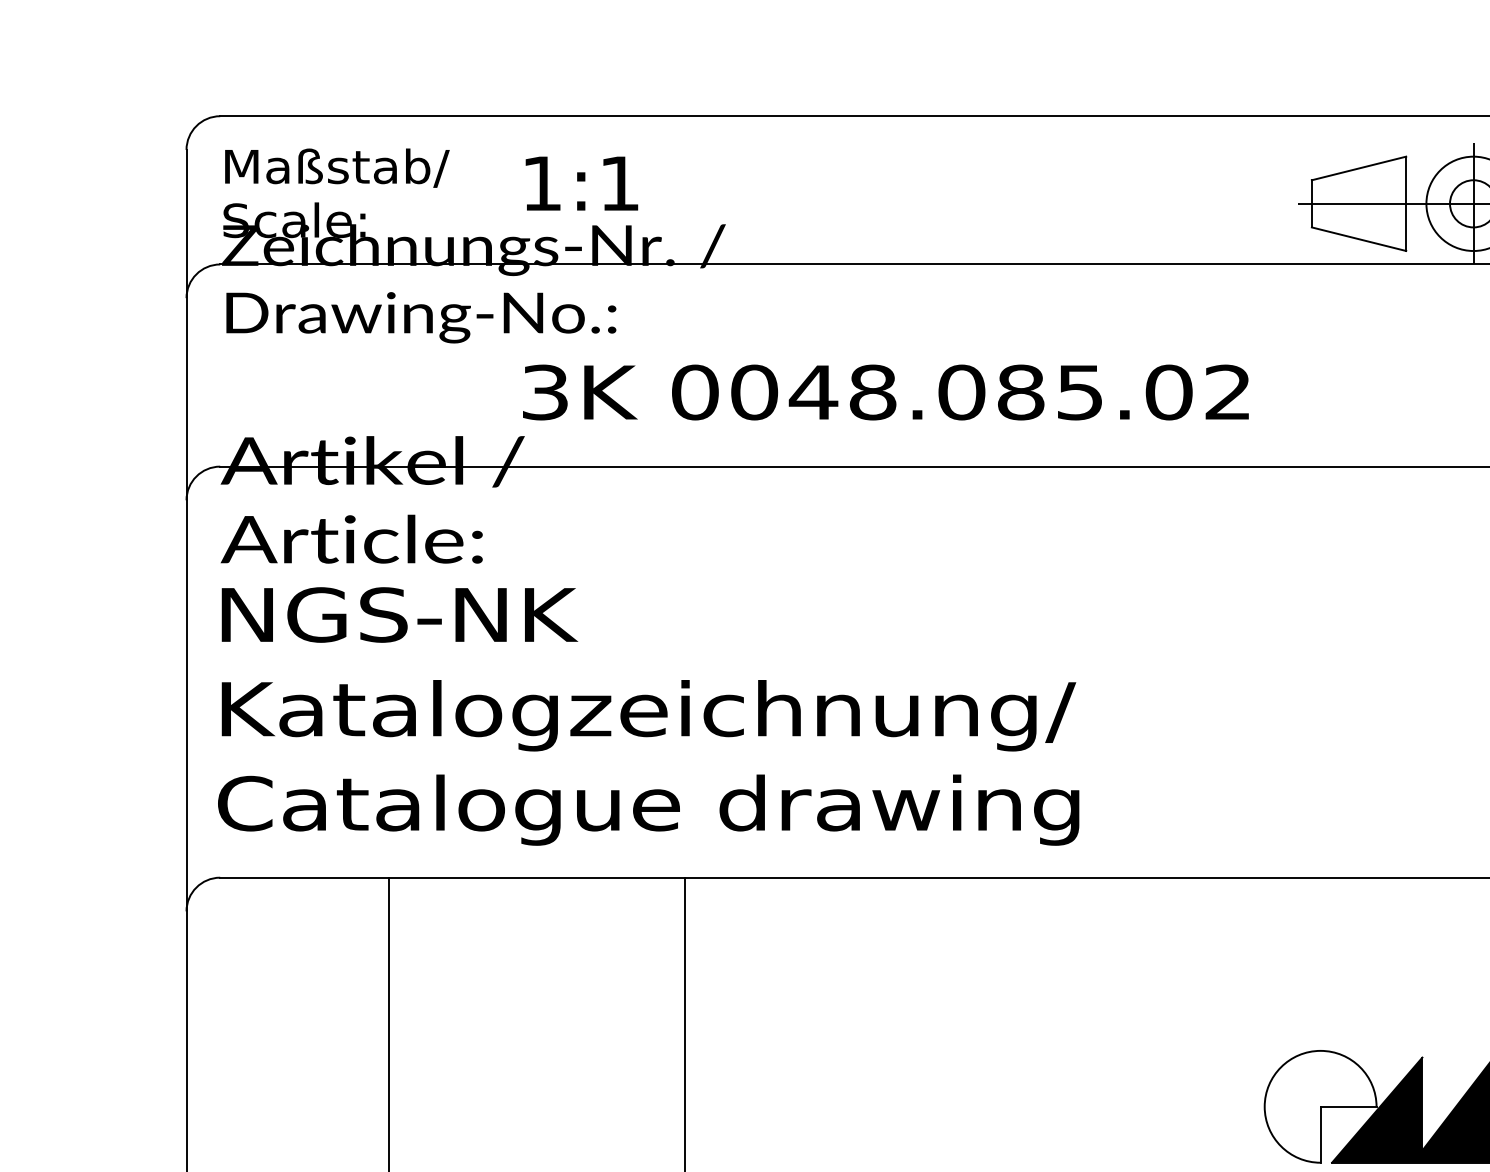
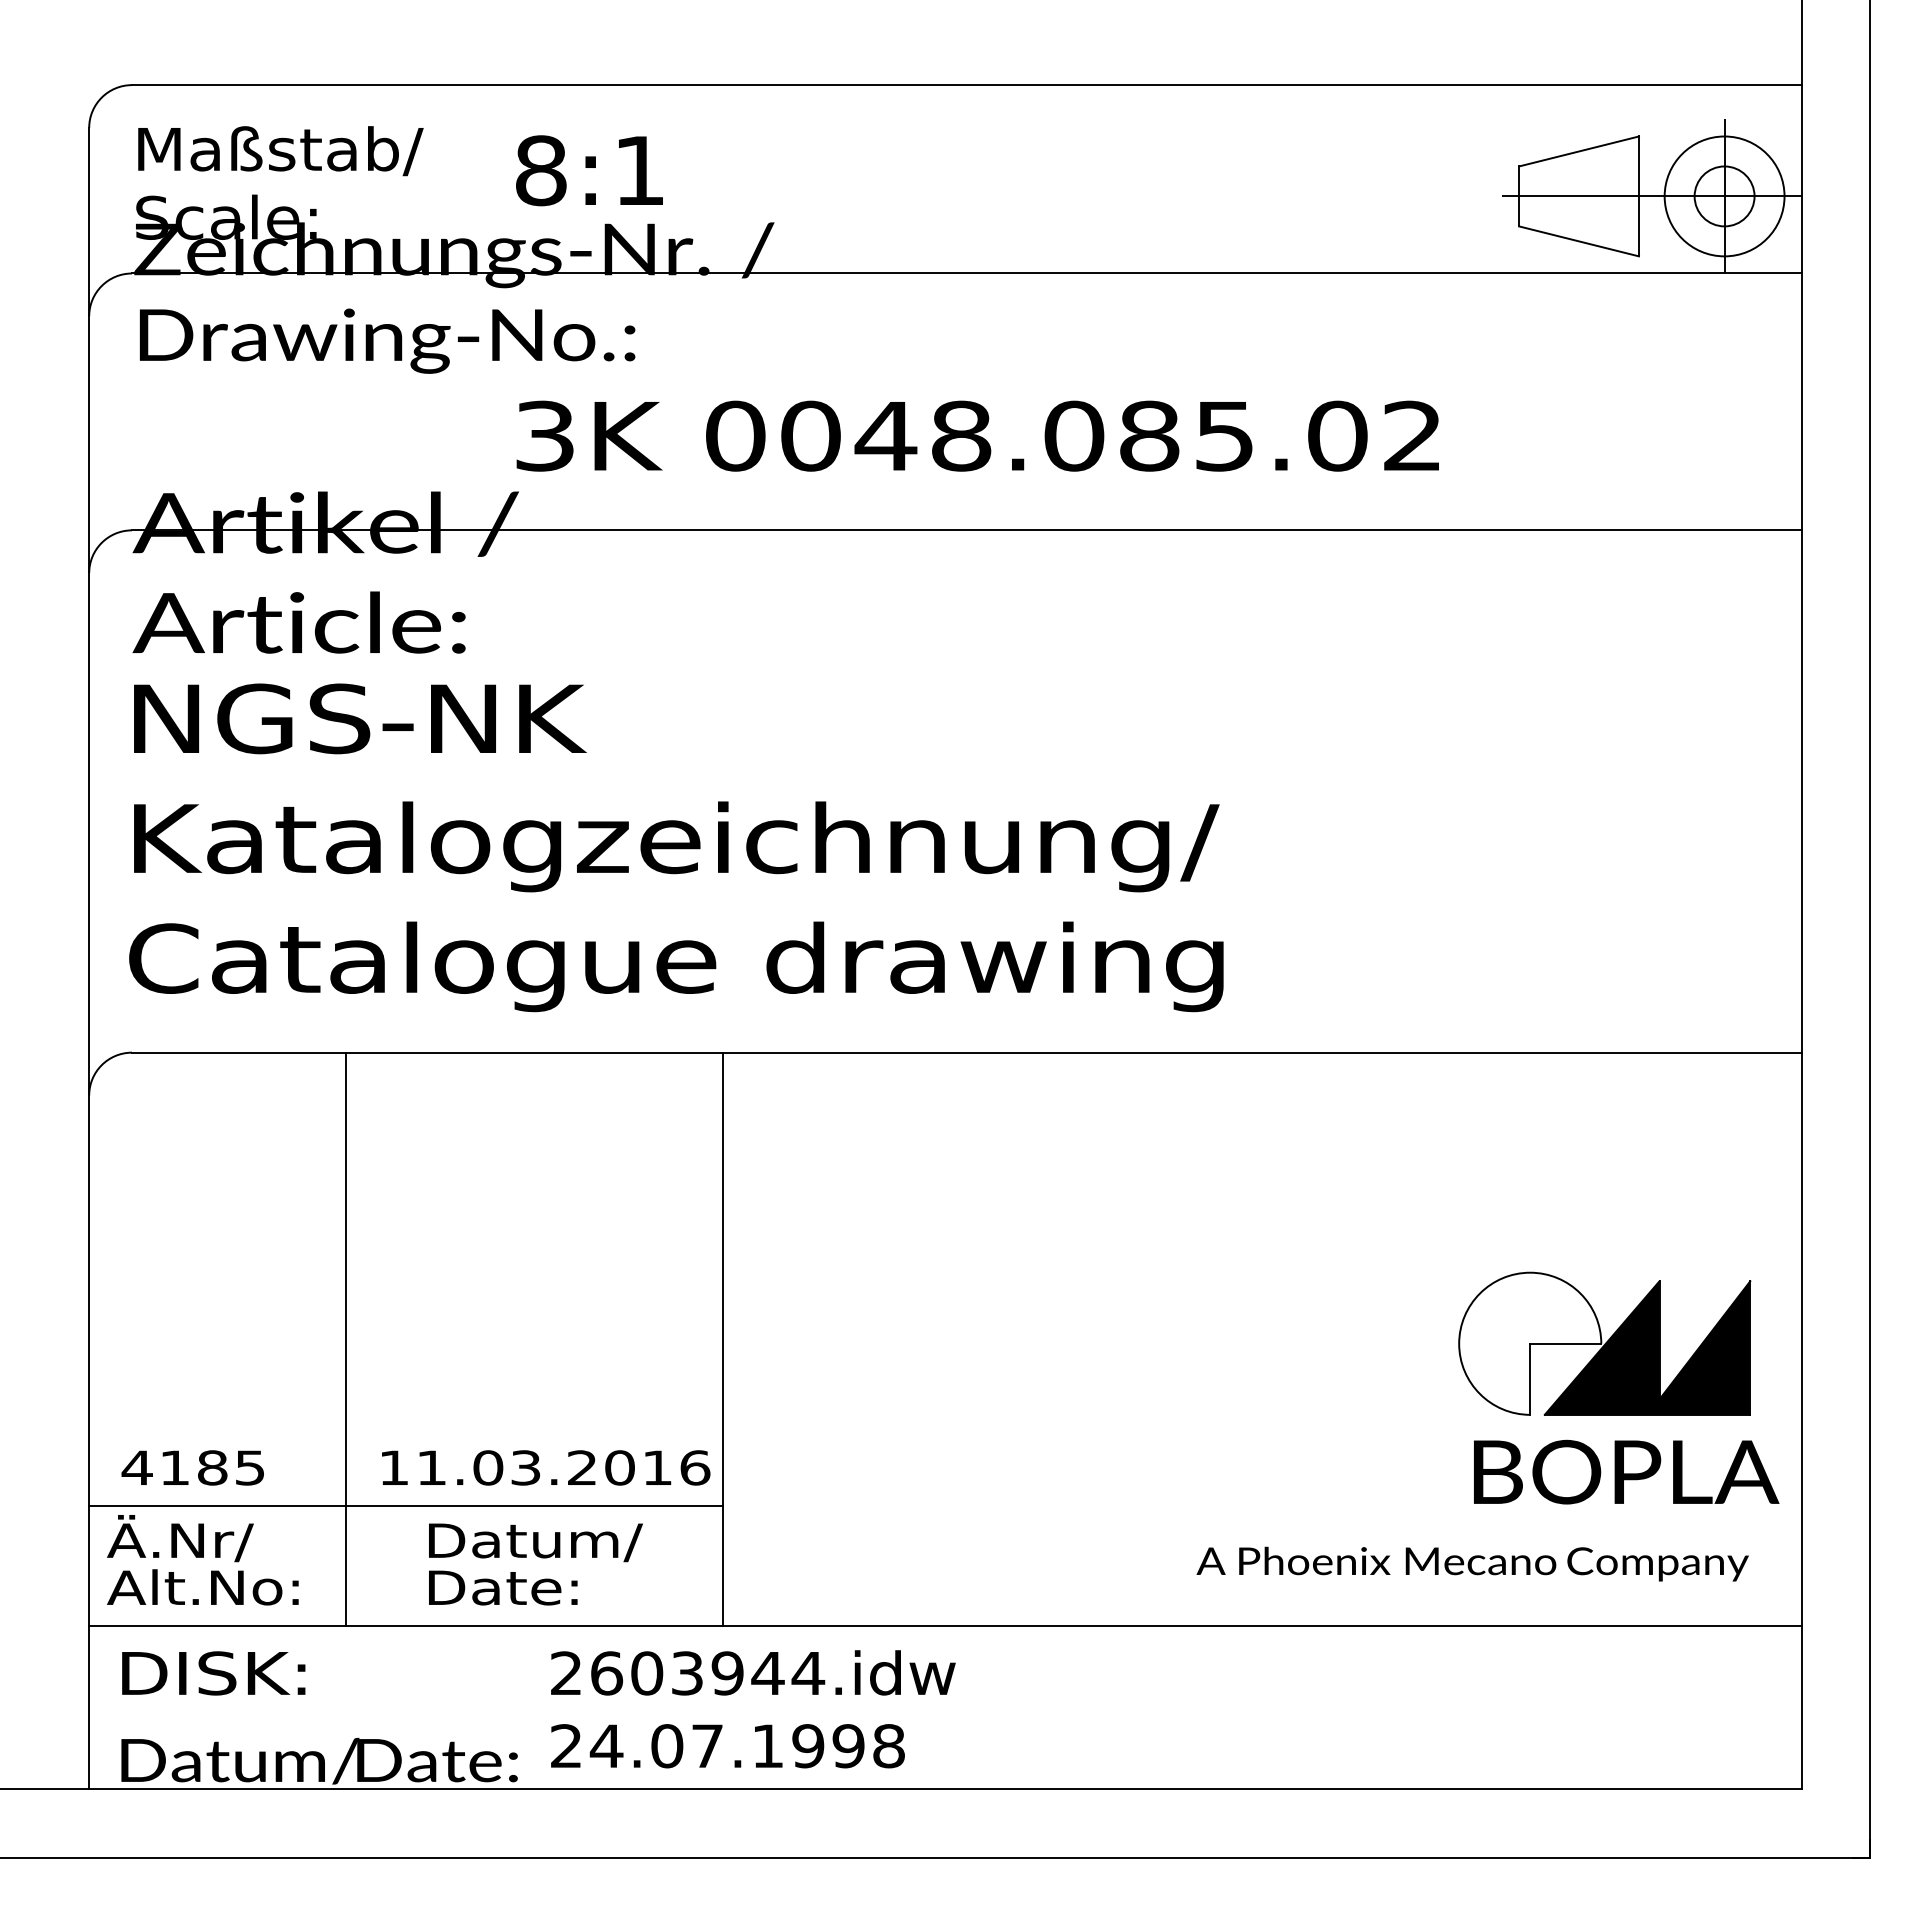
text: (542, 183) -> (541, 170), 1:1 -> 8:1

